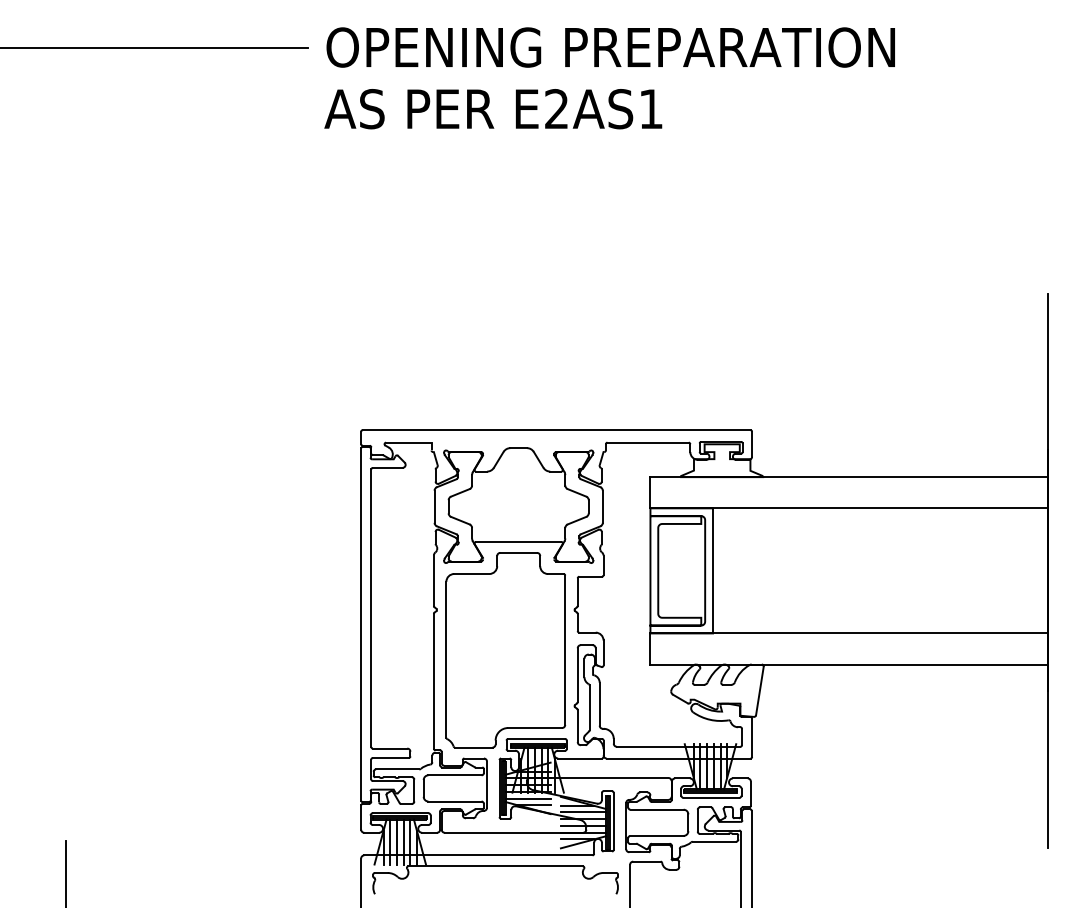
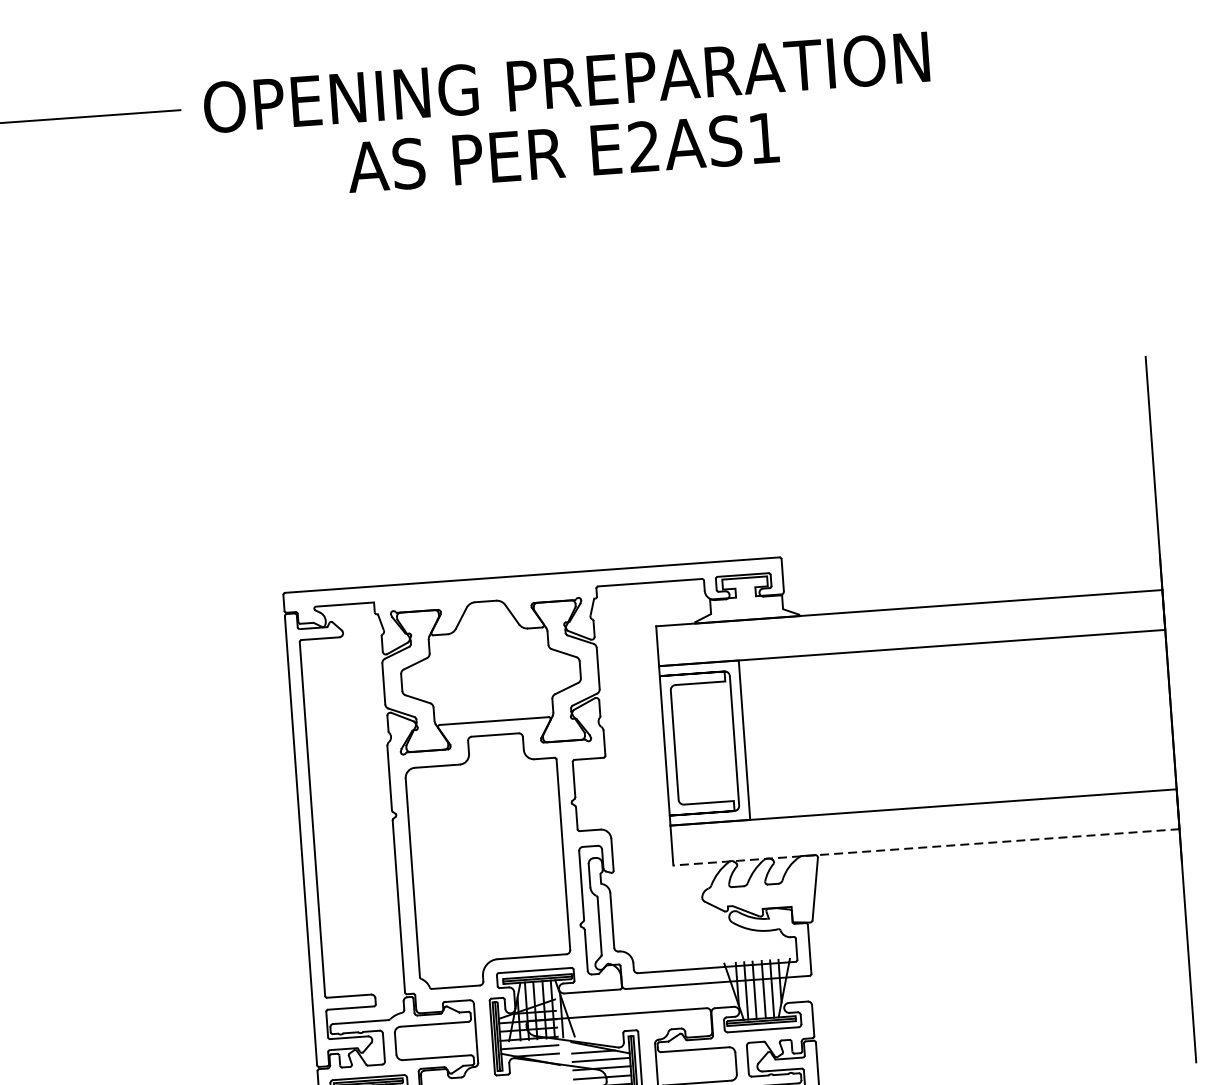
text: (493, 109) -> (563, 153), moved
line: (849, 664) -> (927, 847), solid -> dashed

